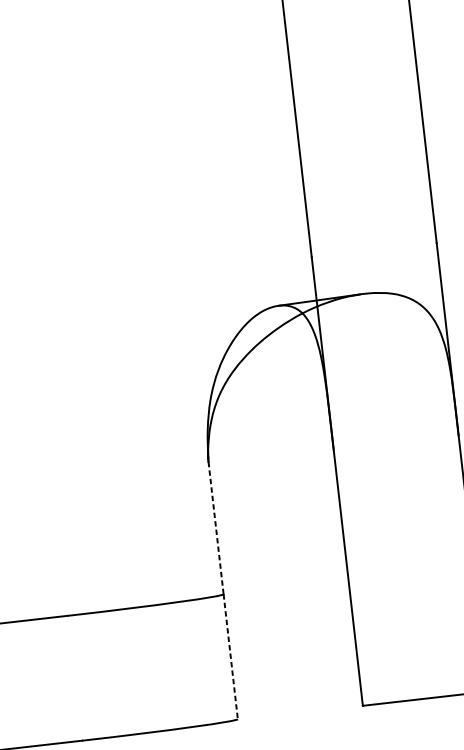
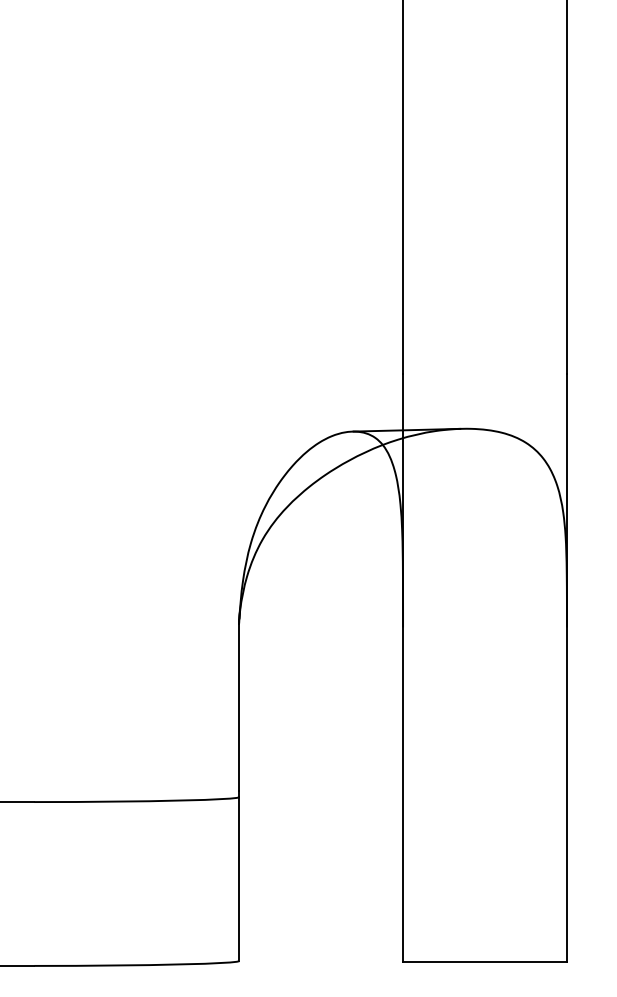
line: (216, 525) -> (239, 707), dashed -> solid
line: (231, 657) -> (239, 879), dashed -> solid

